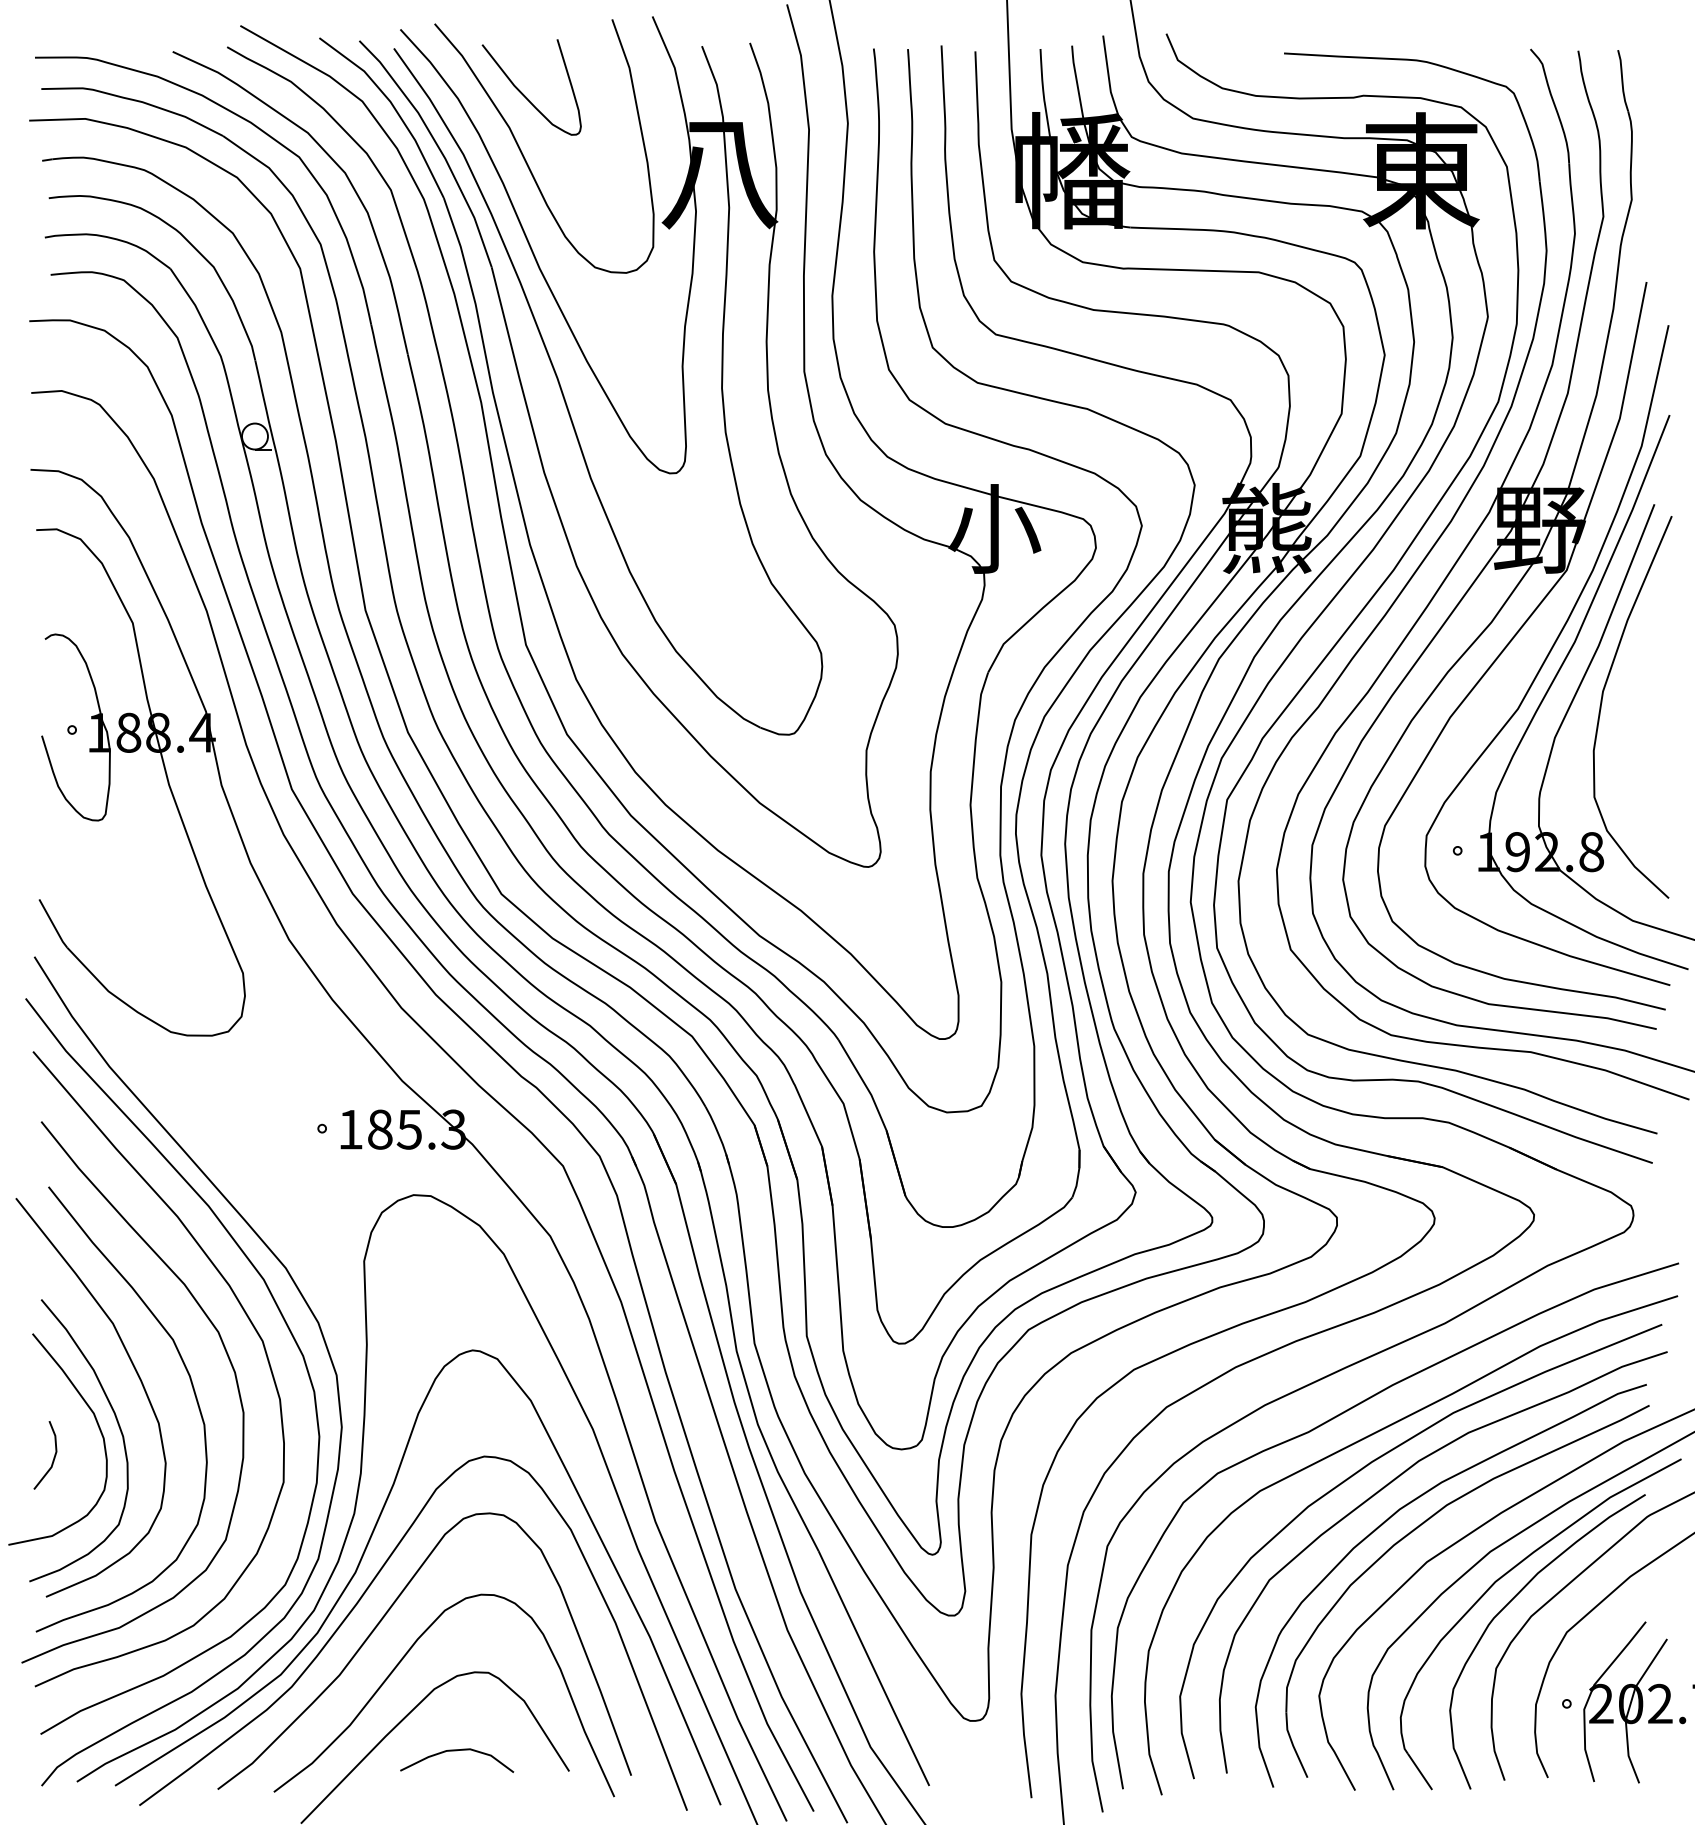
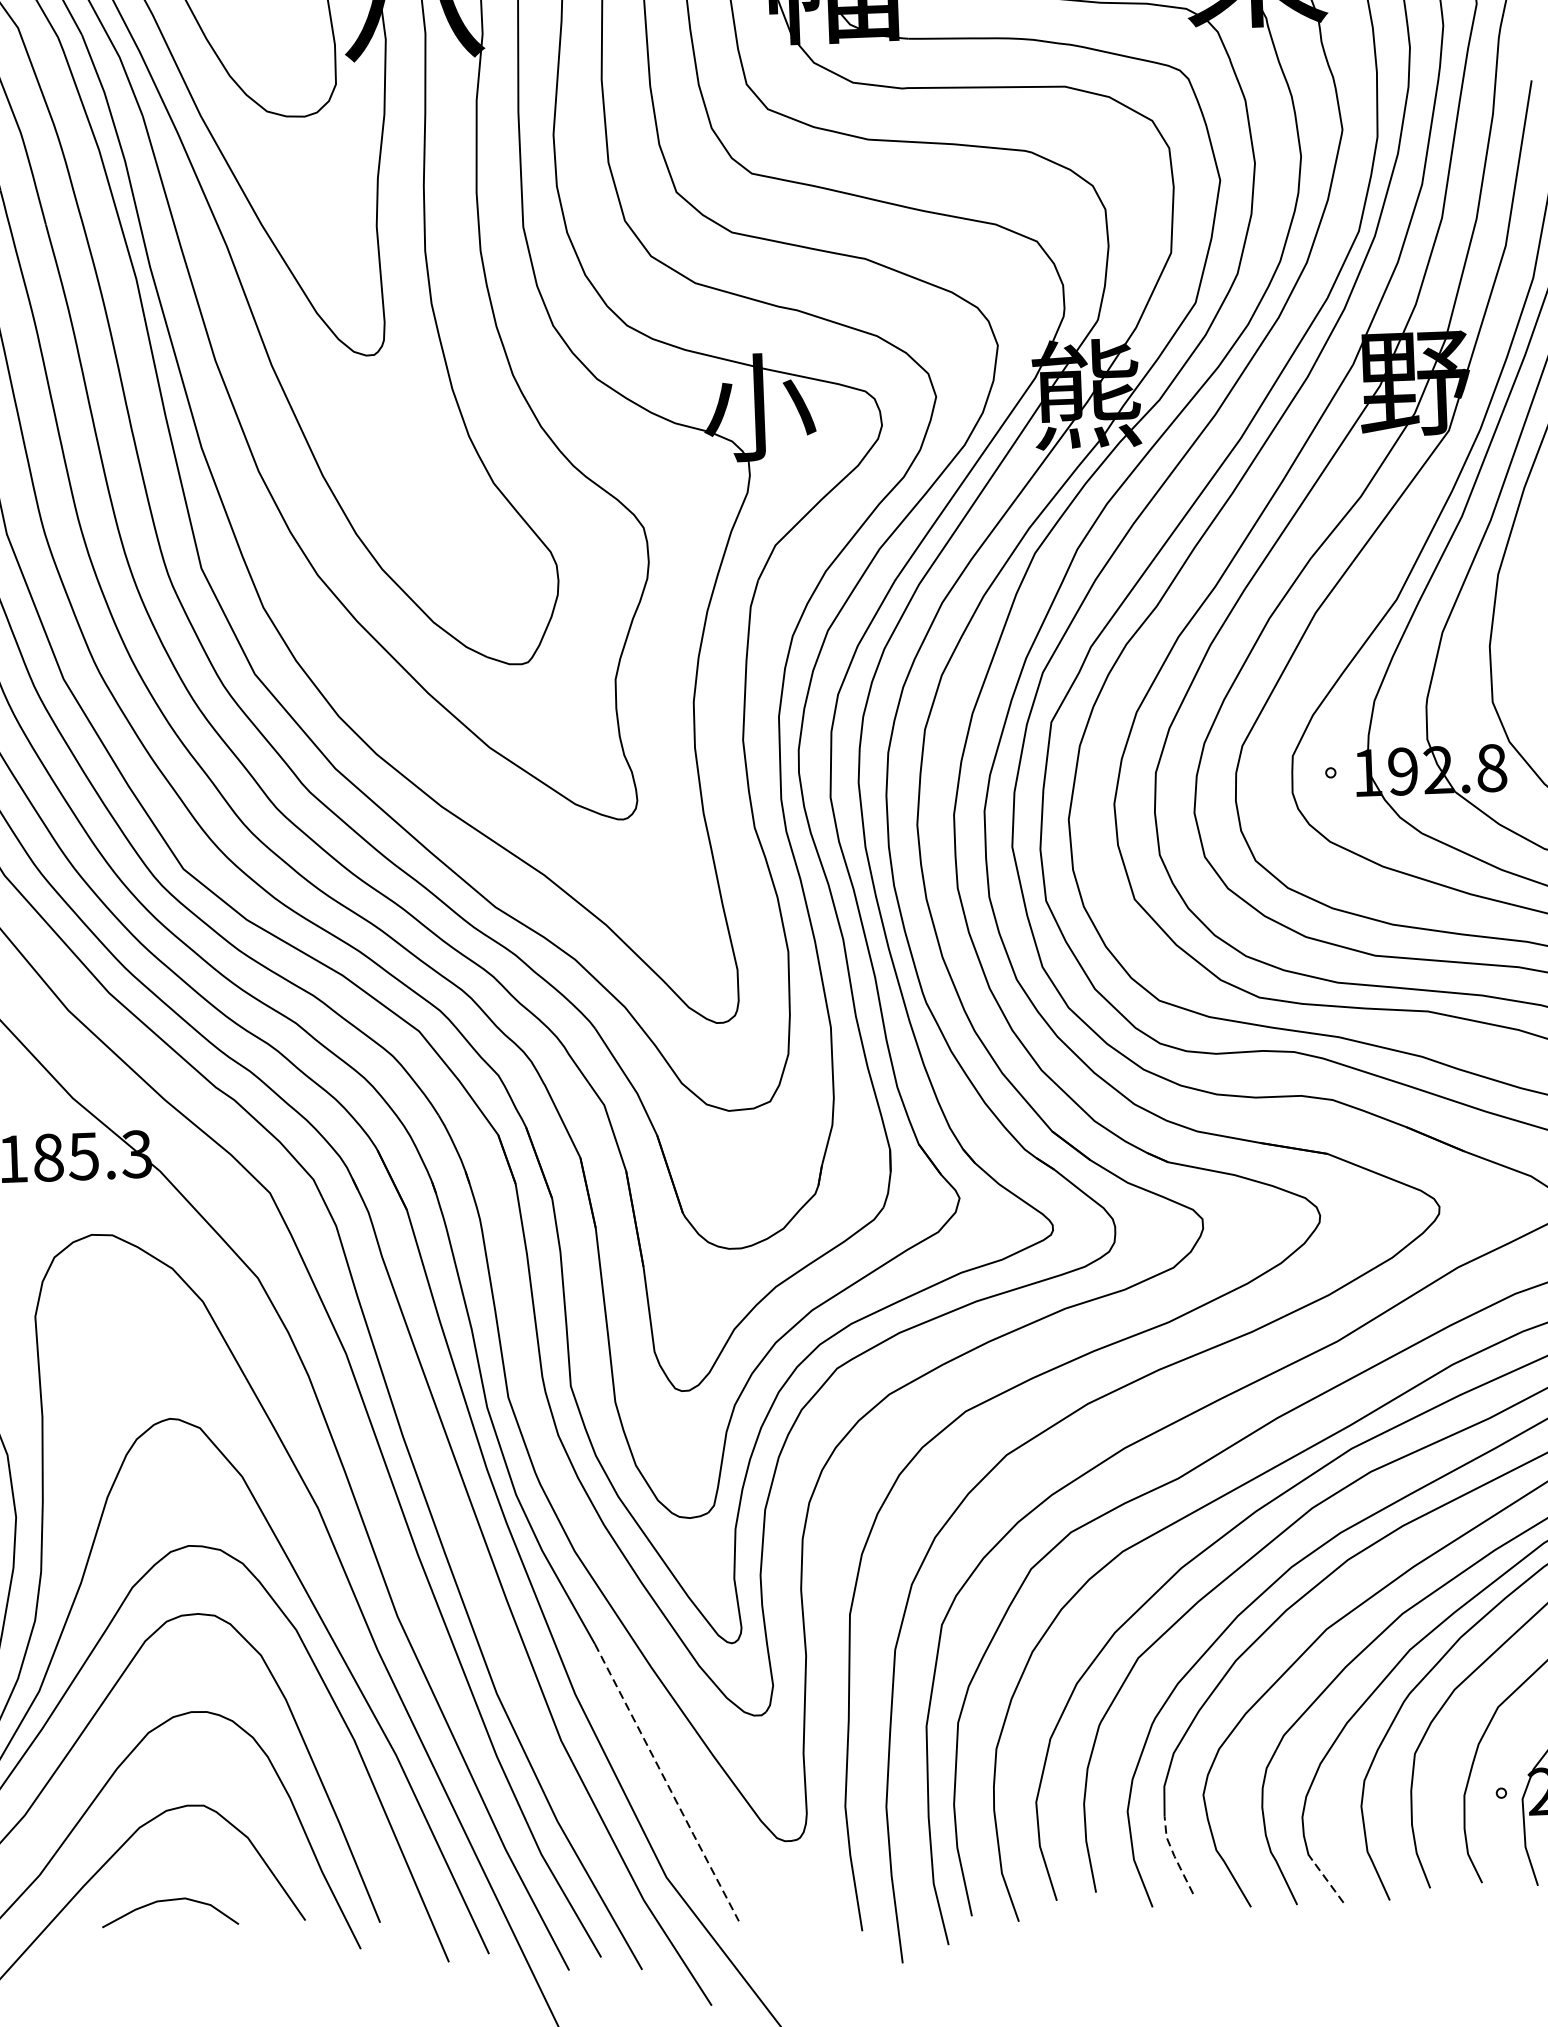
line: (874, 1669) -> (667, 1783), solid -> dashed
line: (1292, 1745) -> (1173, 1855), solid -> dashed
line: (1420, 1771) -> (1328, 1881), solid -> dashed

